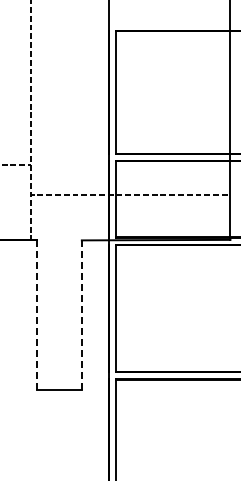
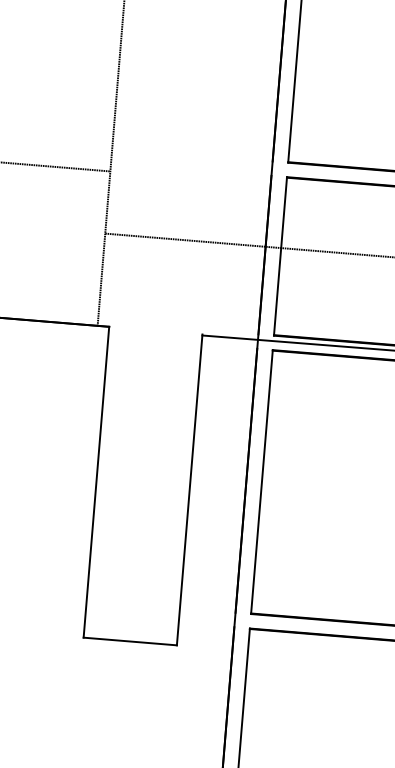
line: (81, 314) -> (189, 488), dashed -> solid
line: (36, 315) -> (95, 482), dashed -> solid

